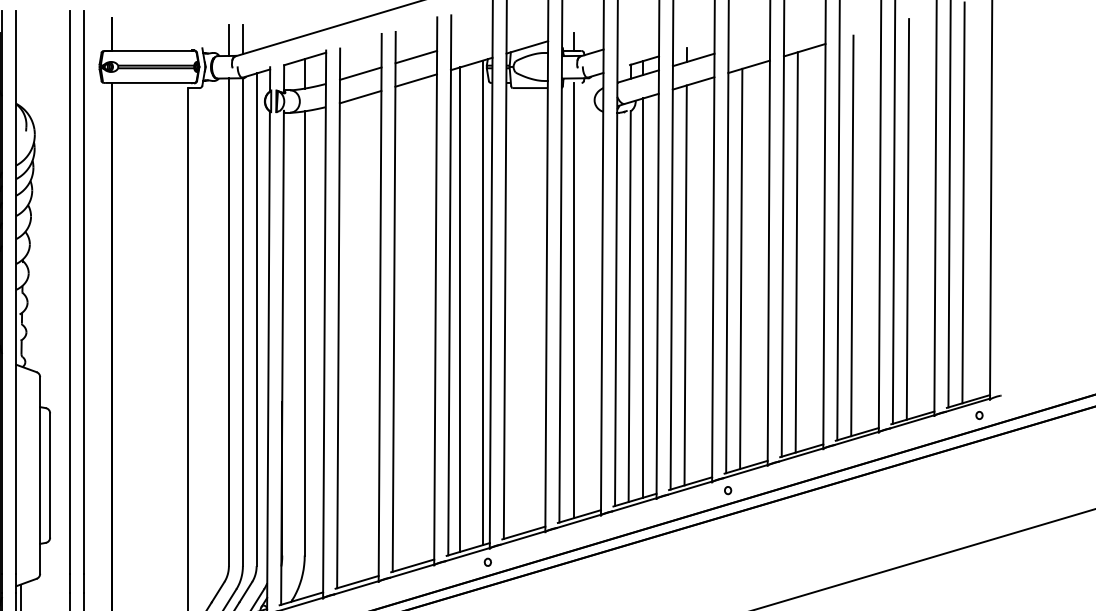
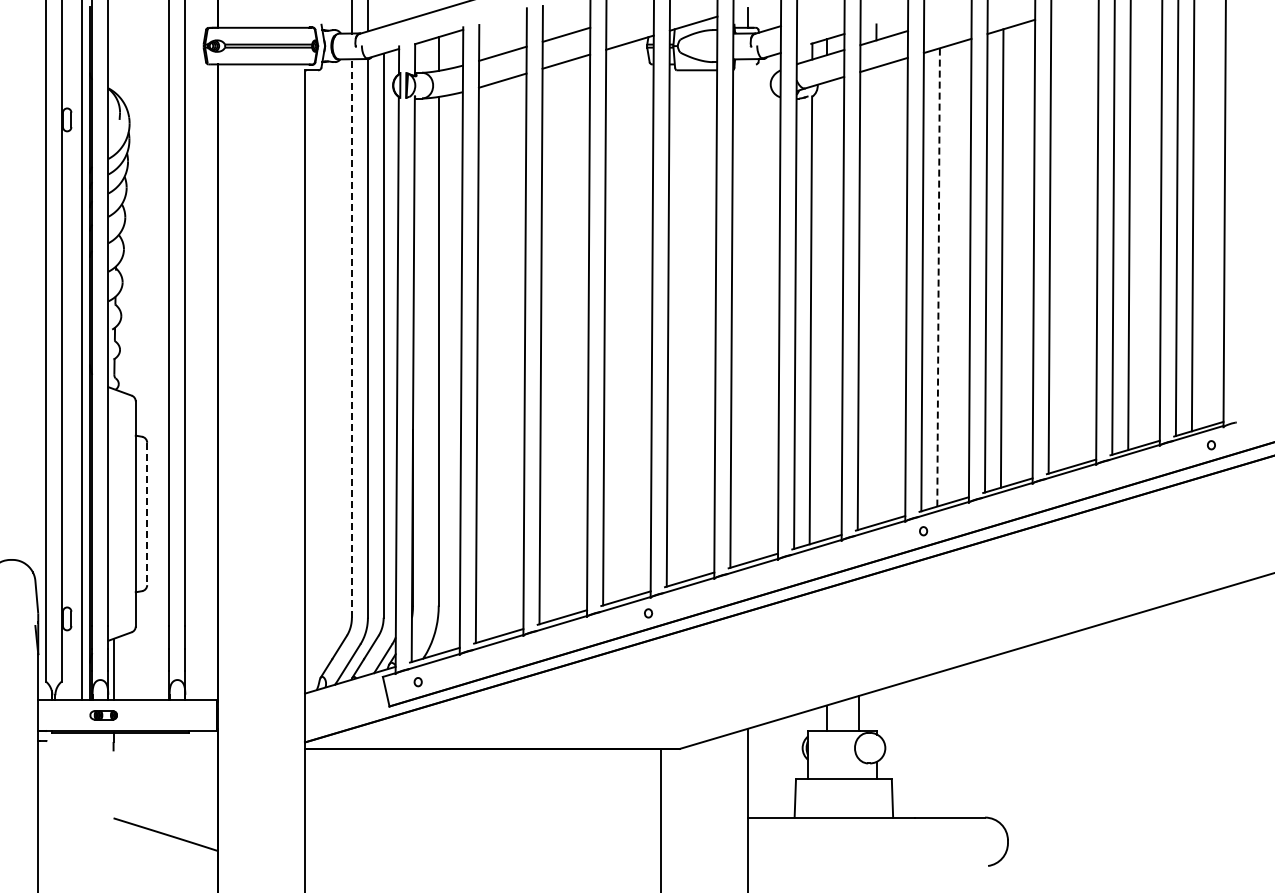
line: (852, 235) -> (1065, 239), removed
line: (741, 268) -> (938, 276), solid -> dashed
line: (685, 285) -> (874, 296), removed
line: (643, 297) -> (826, 310), removed
line: (574, 300) -> (747, 313), removed
line: (482, 303) -> (642, 316), removed
line: (459, 309) -> (616, 323), removed
line: (228, 322) -> (351, 338), solid -> dashed
line: (50, 475) -> (147, 514), solid -> dashed

